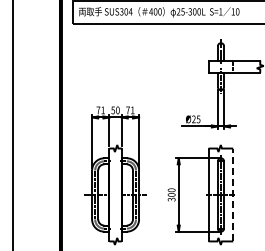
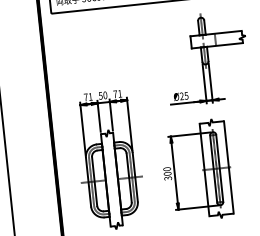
line: (233, 194) -> (229, 166), dashed -> solid

